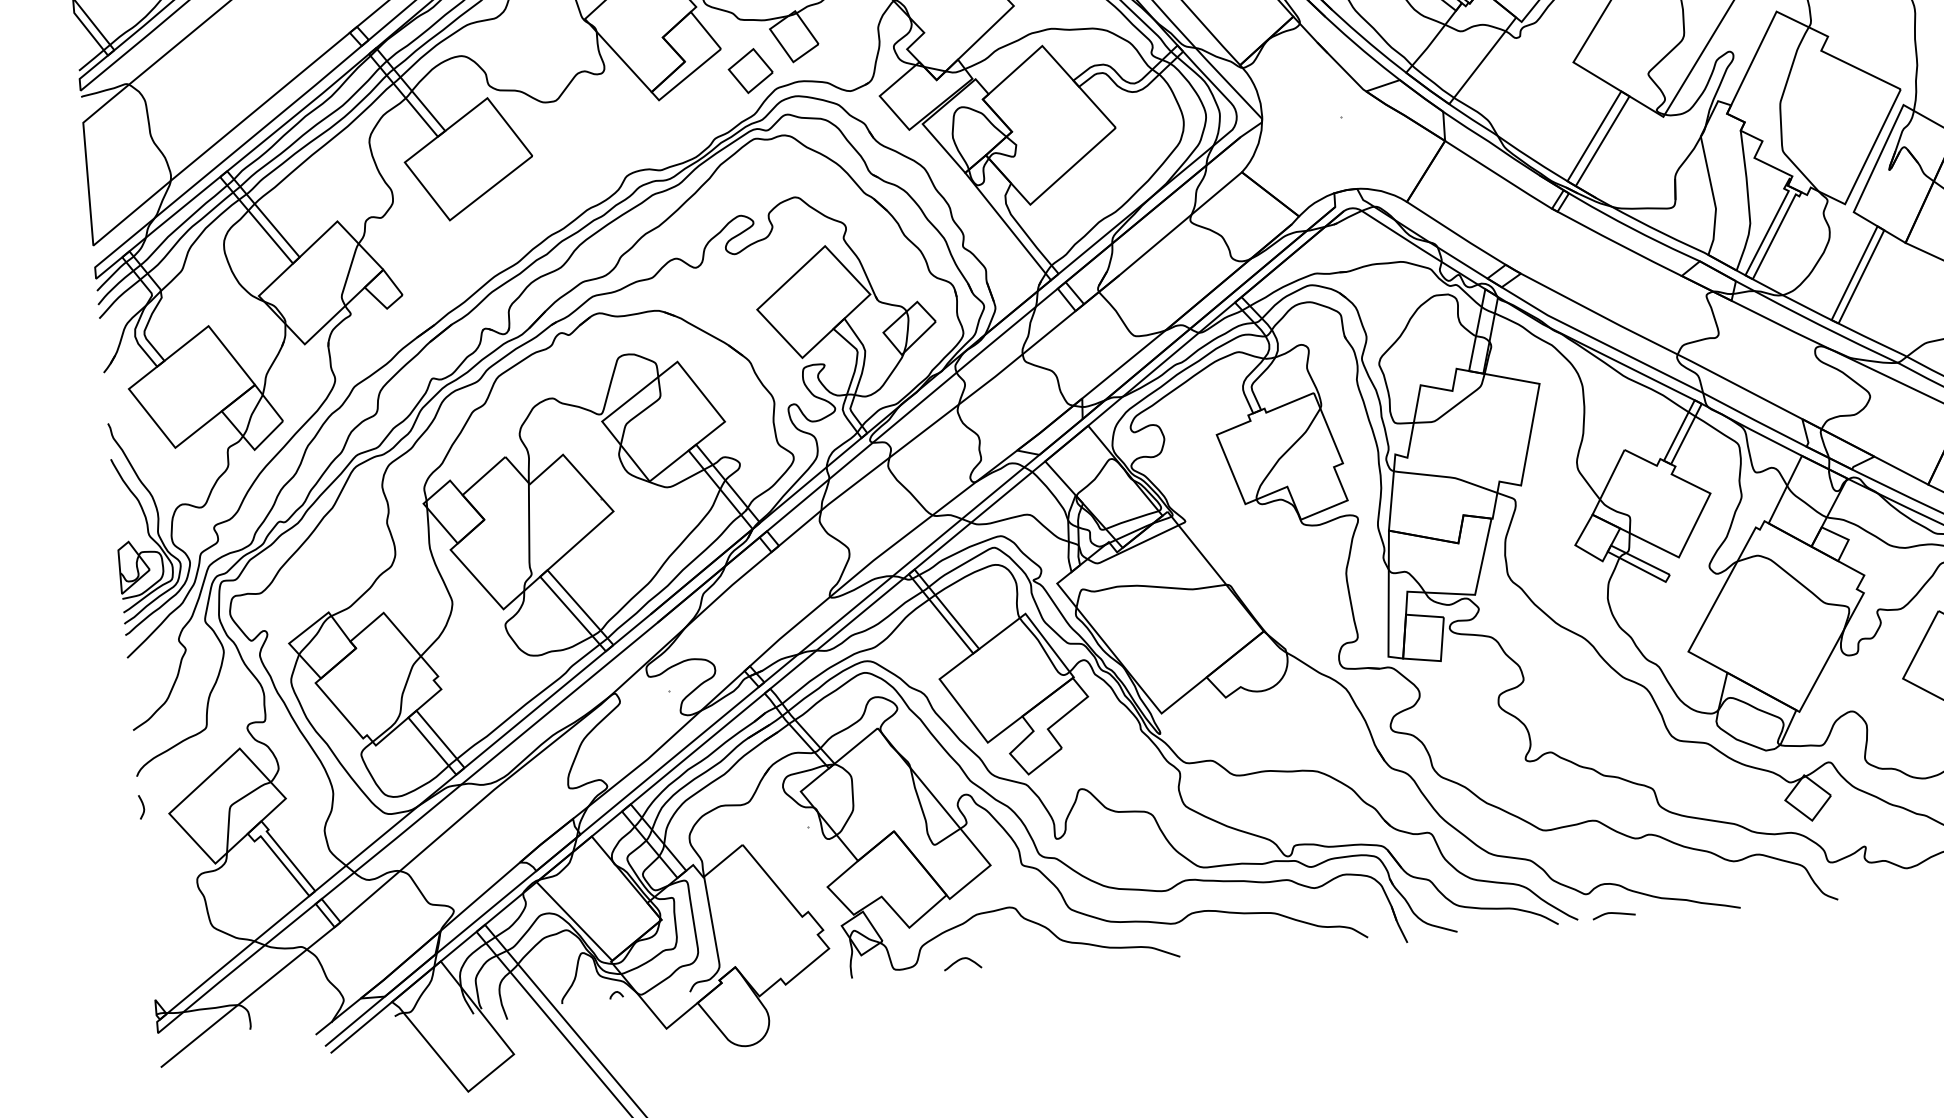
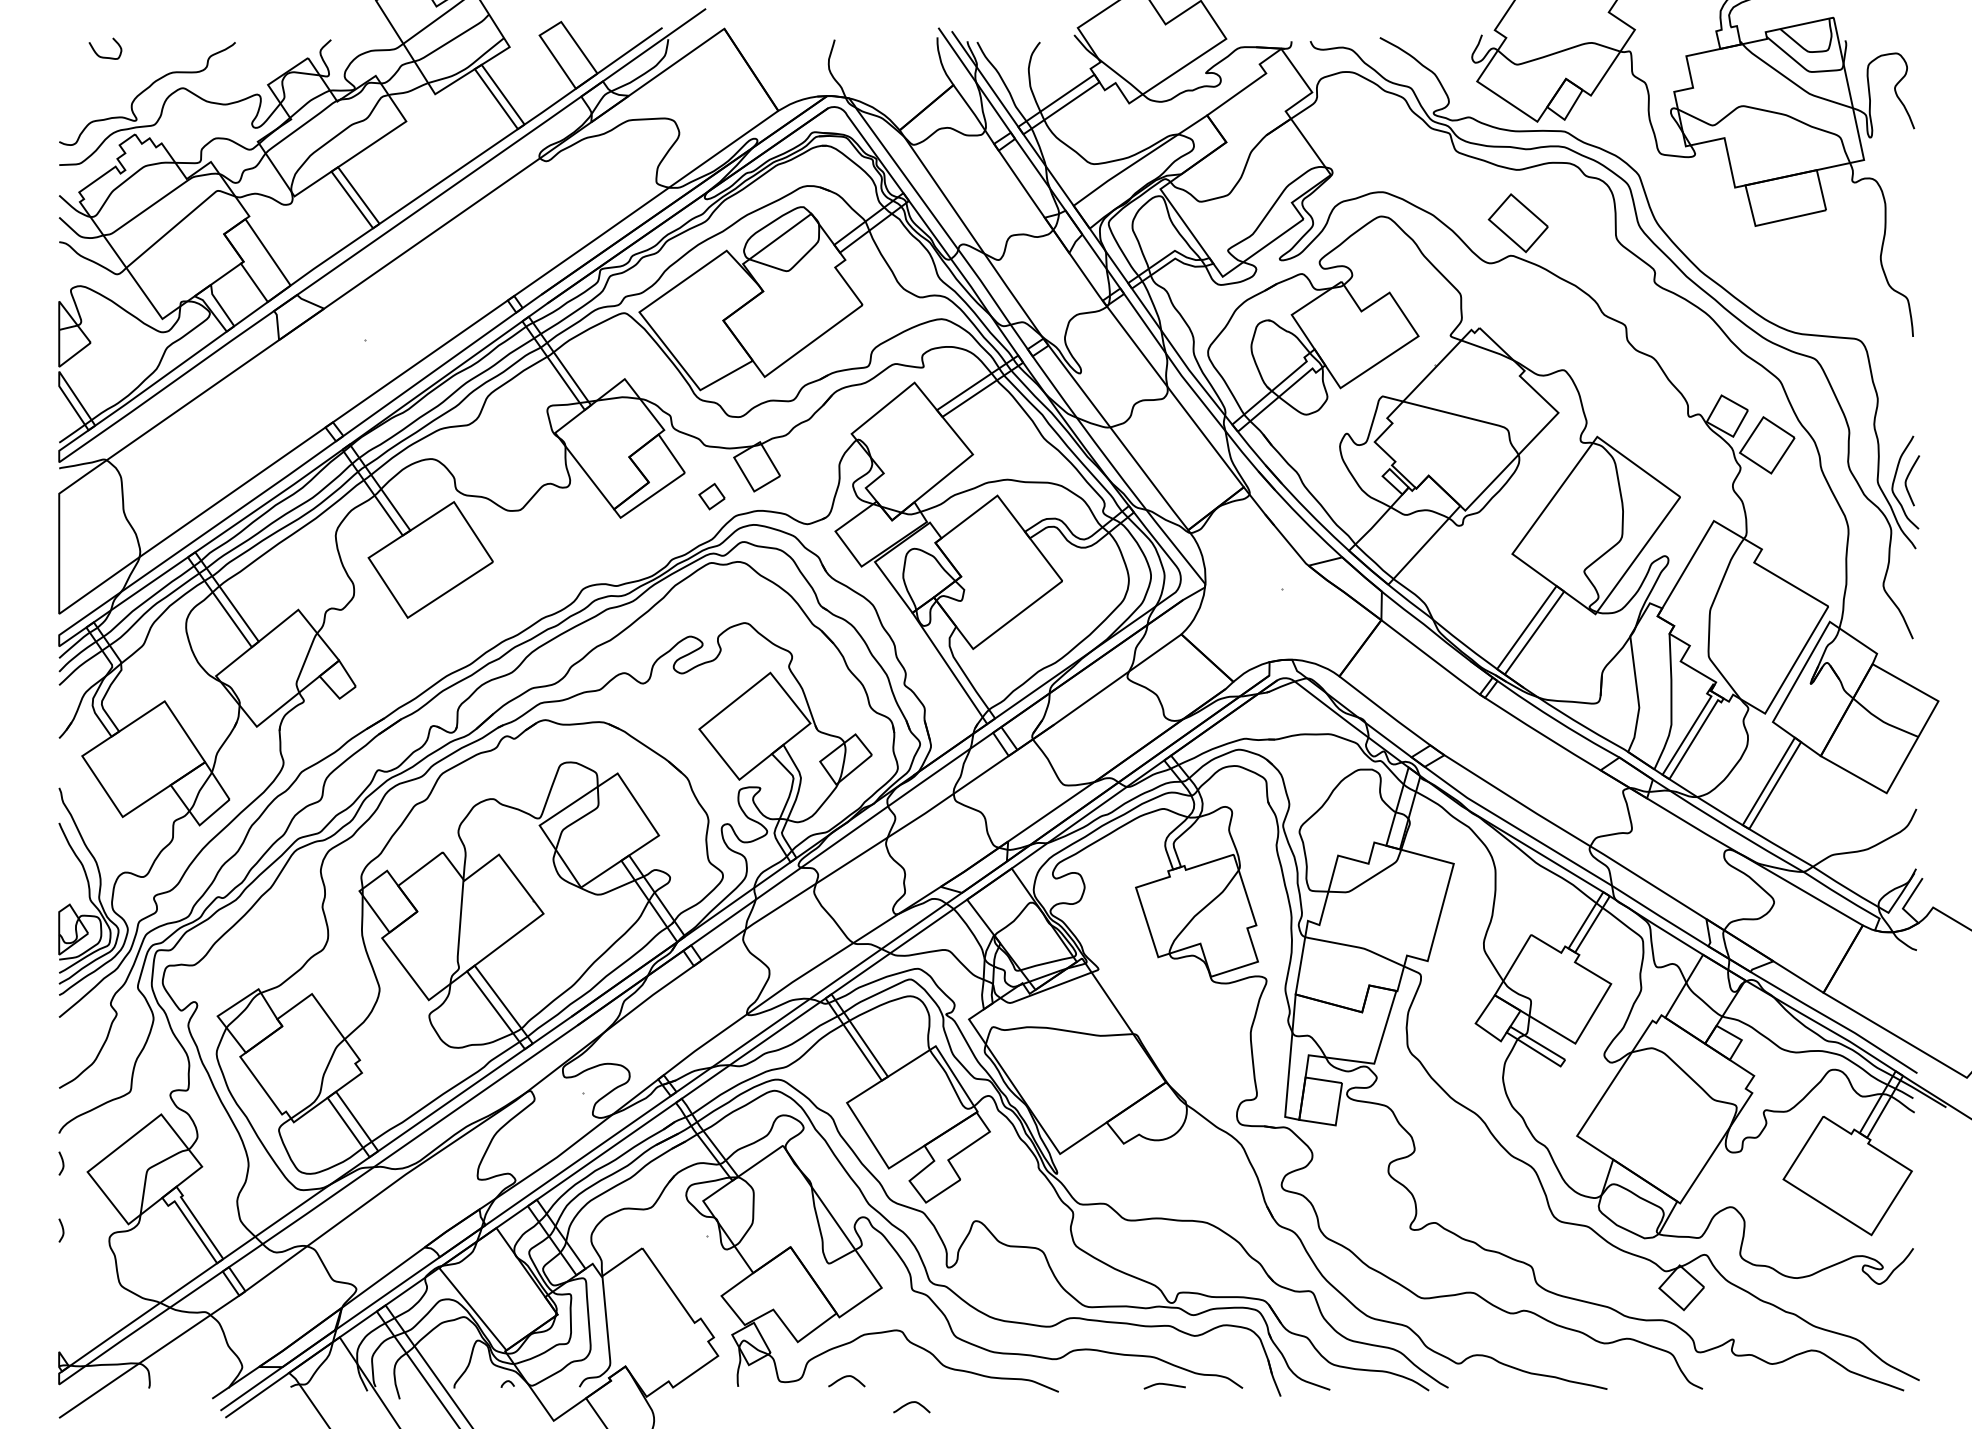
part: (750, 70) -> (711, 496), size x0.6
curve: (148, 875) -> (62, 1230), added
curve: (1613, 913) -> (1164, 1384), moved
curve: (1030, 980) -> (911, 1403), added

